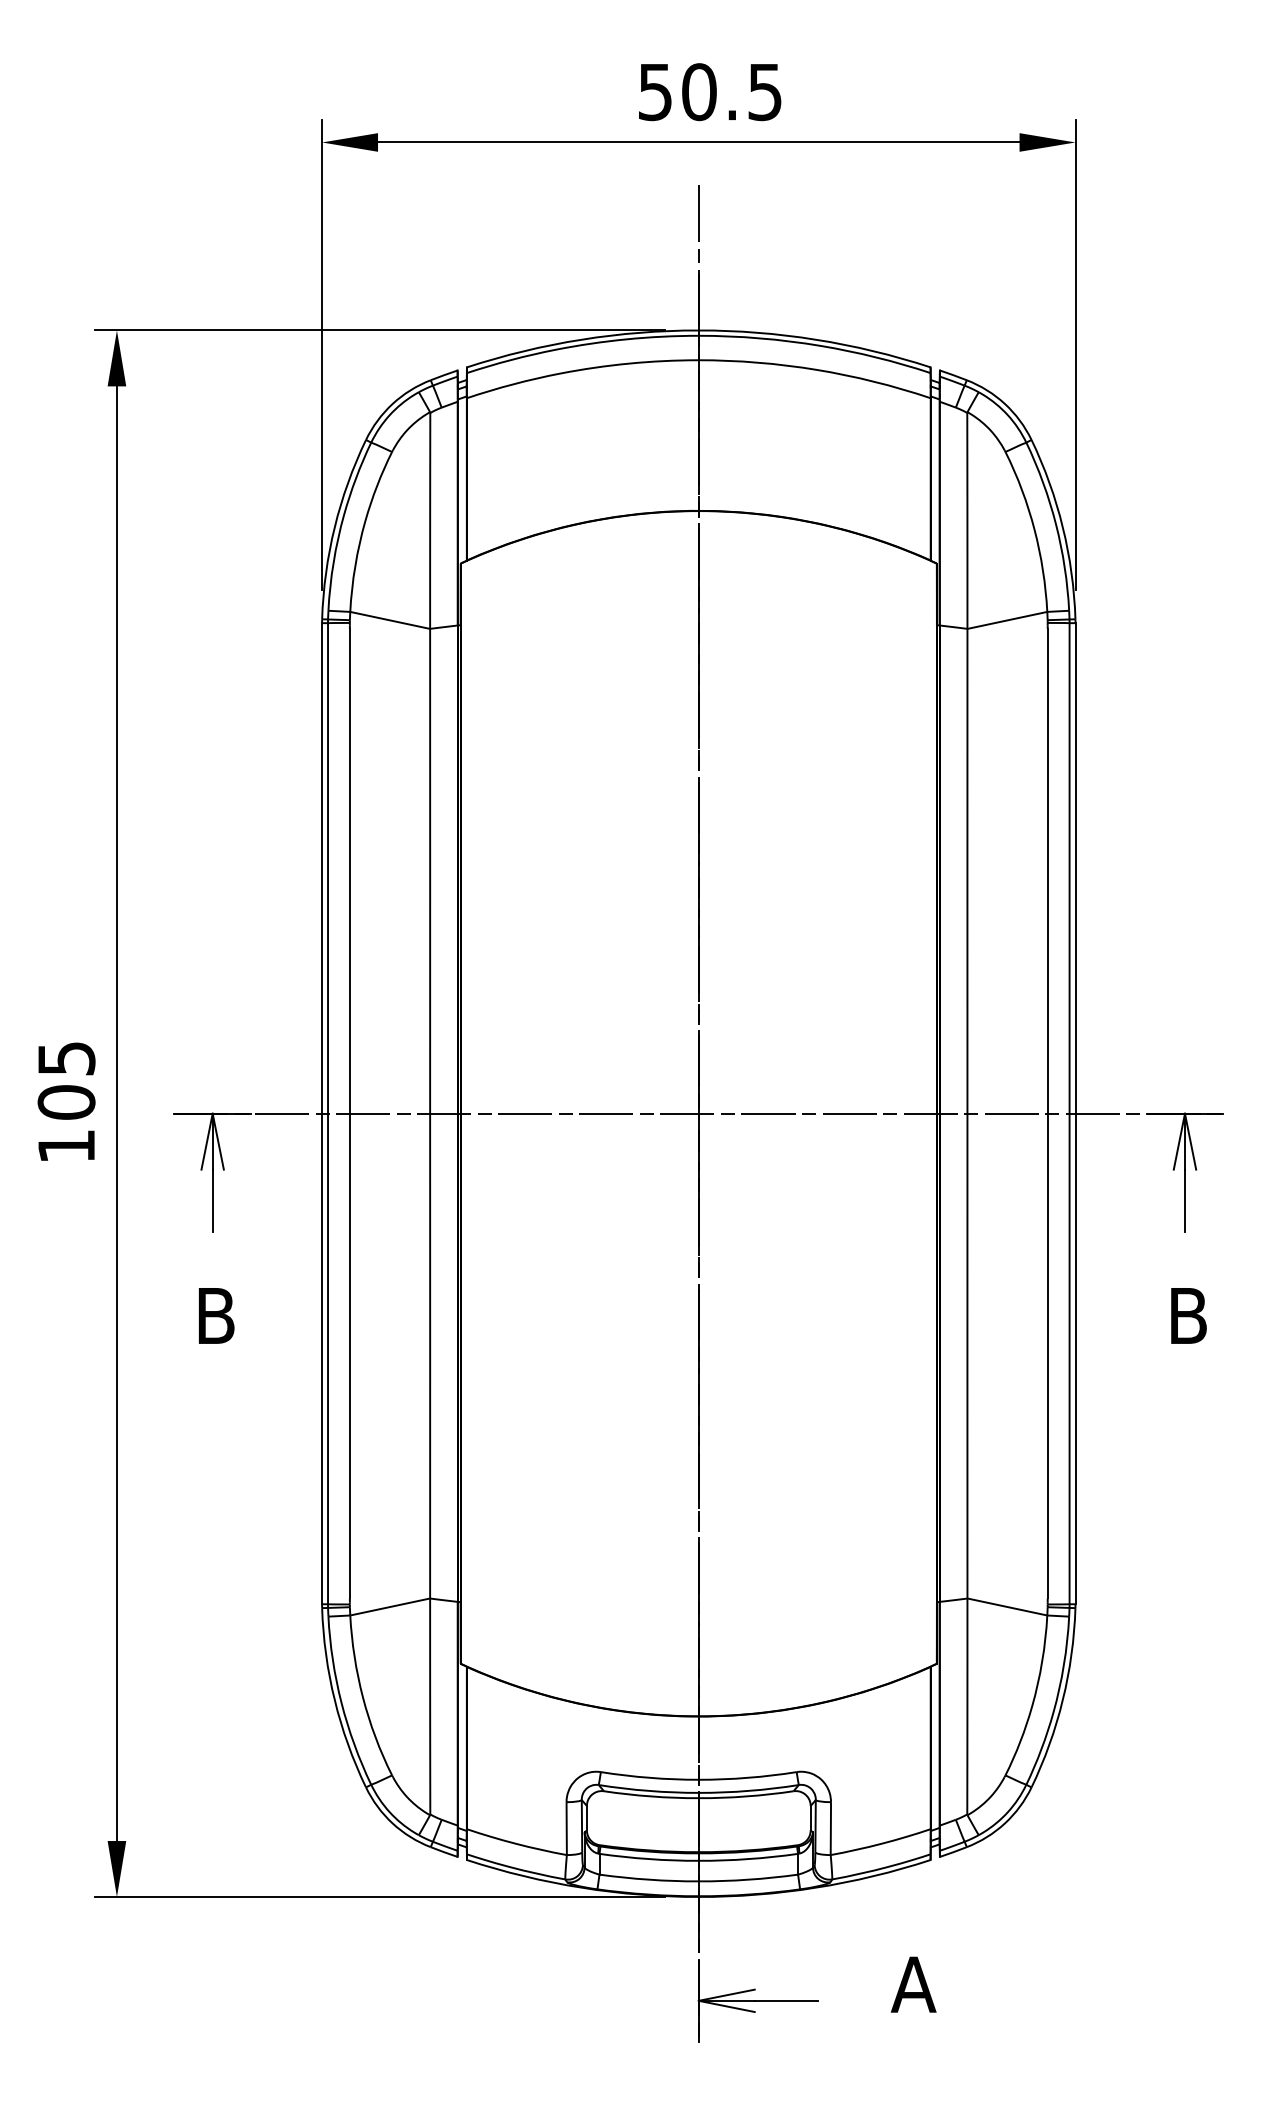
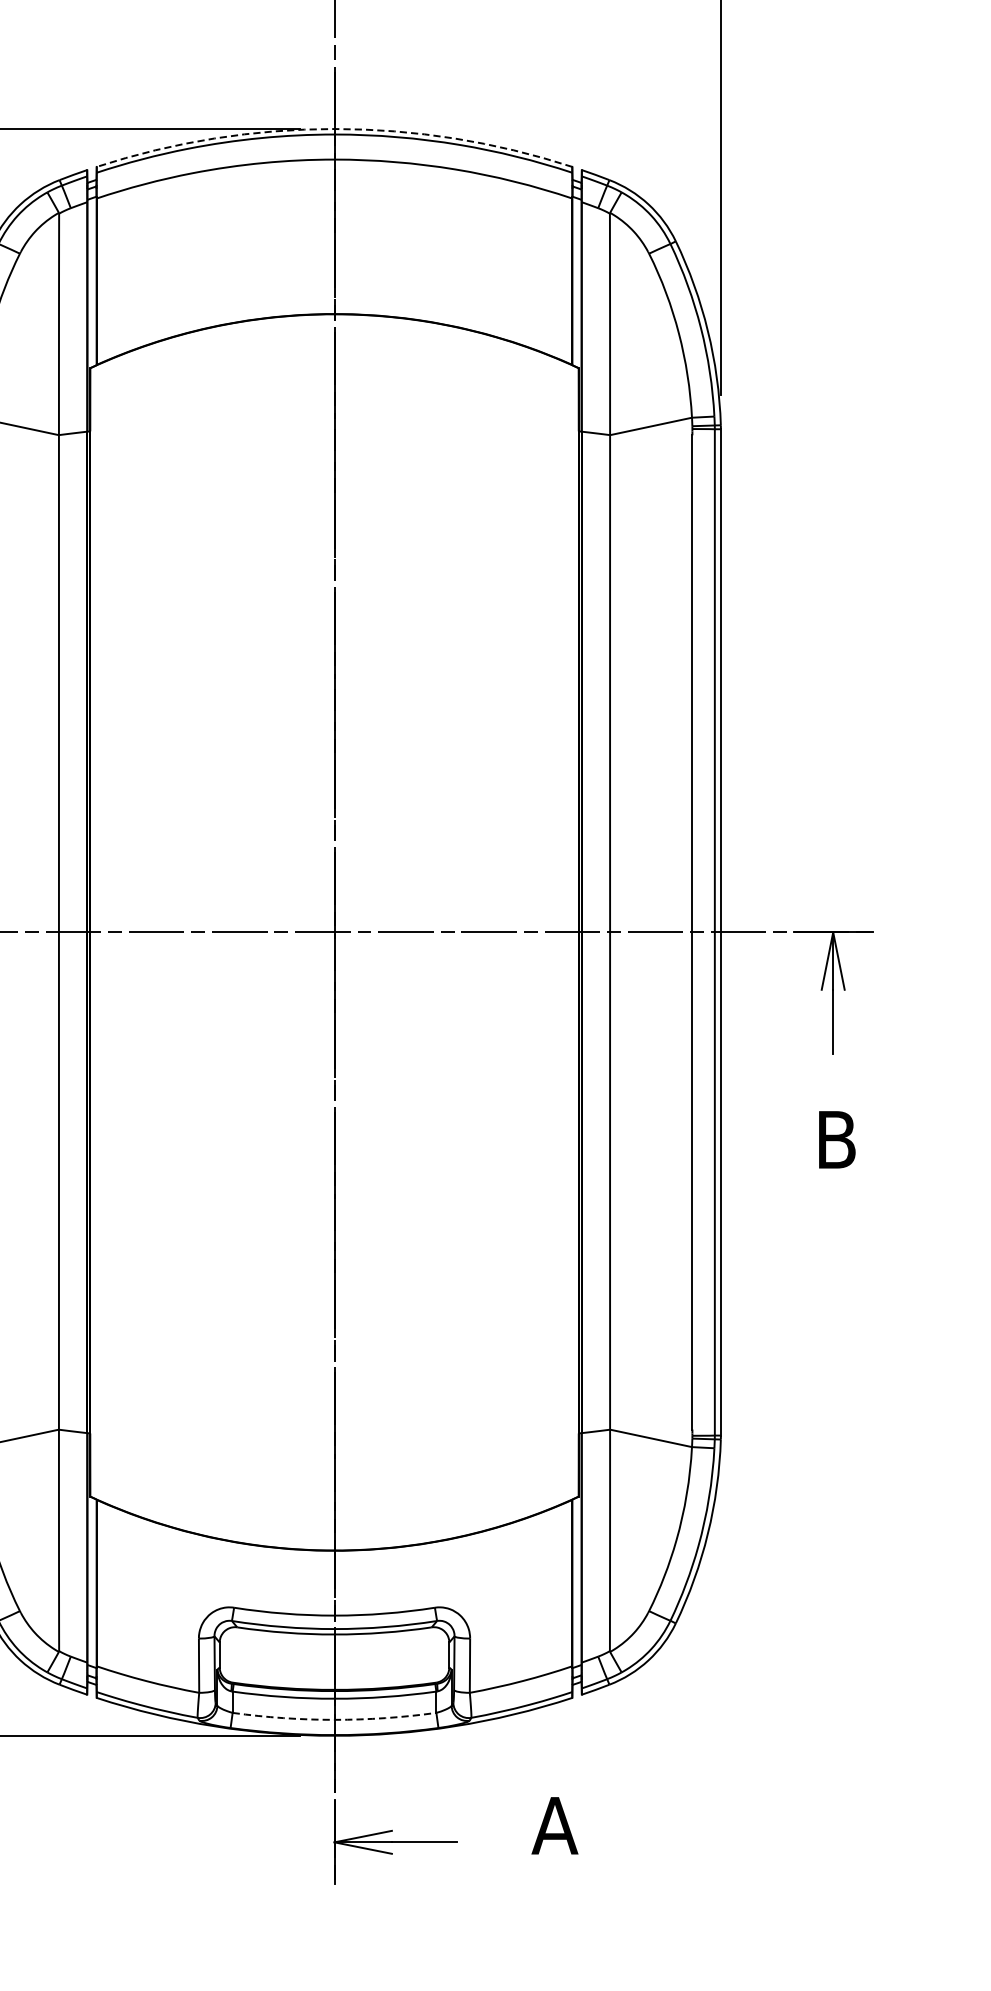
arc: (698, 330) -> (334, 129), solid -> dashed
arc: (698, 1881) -> (334, 1719), solid -> dashed

